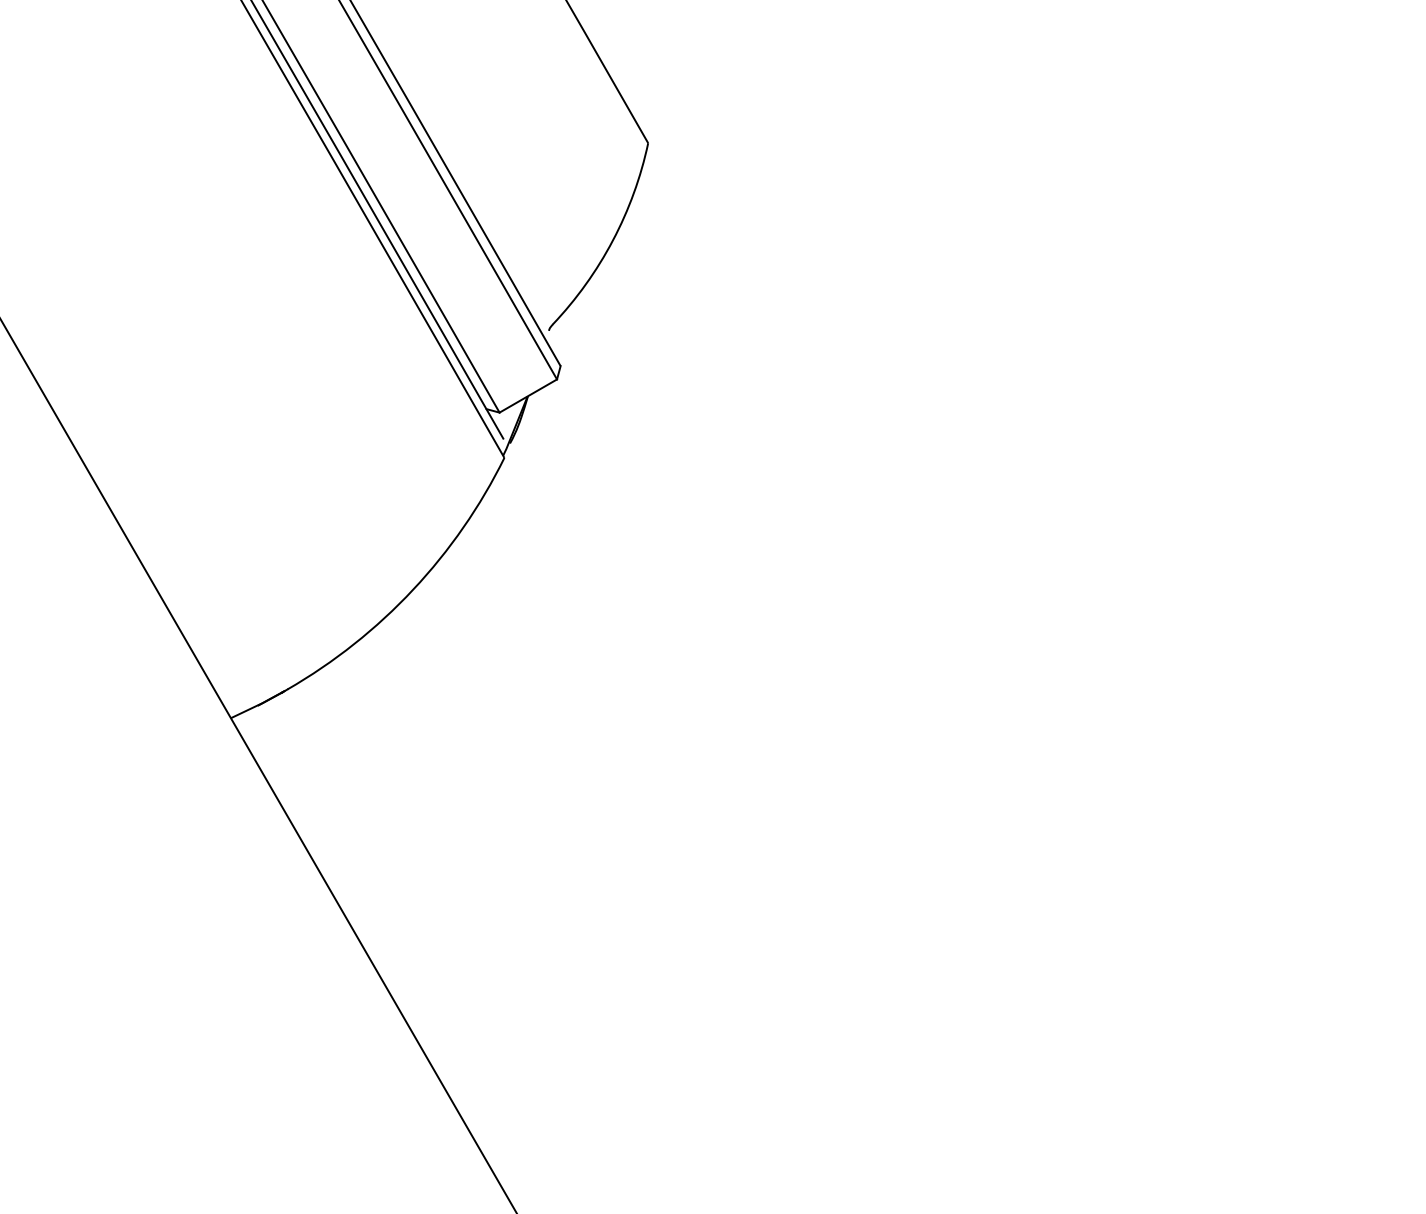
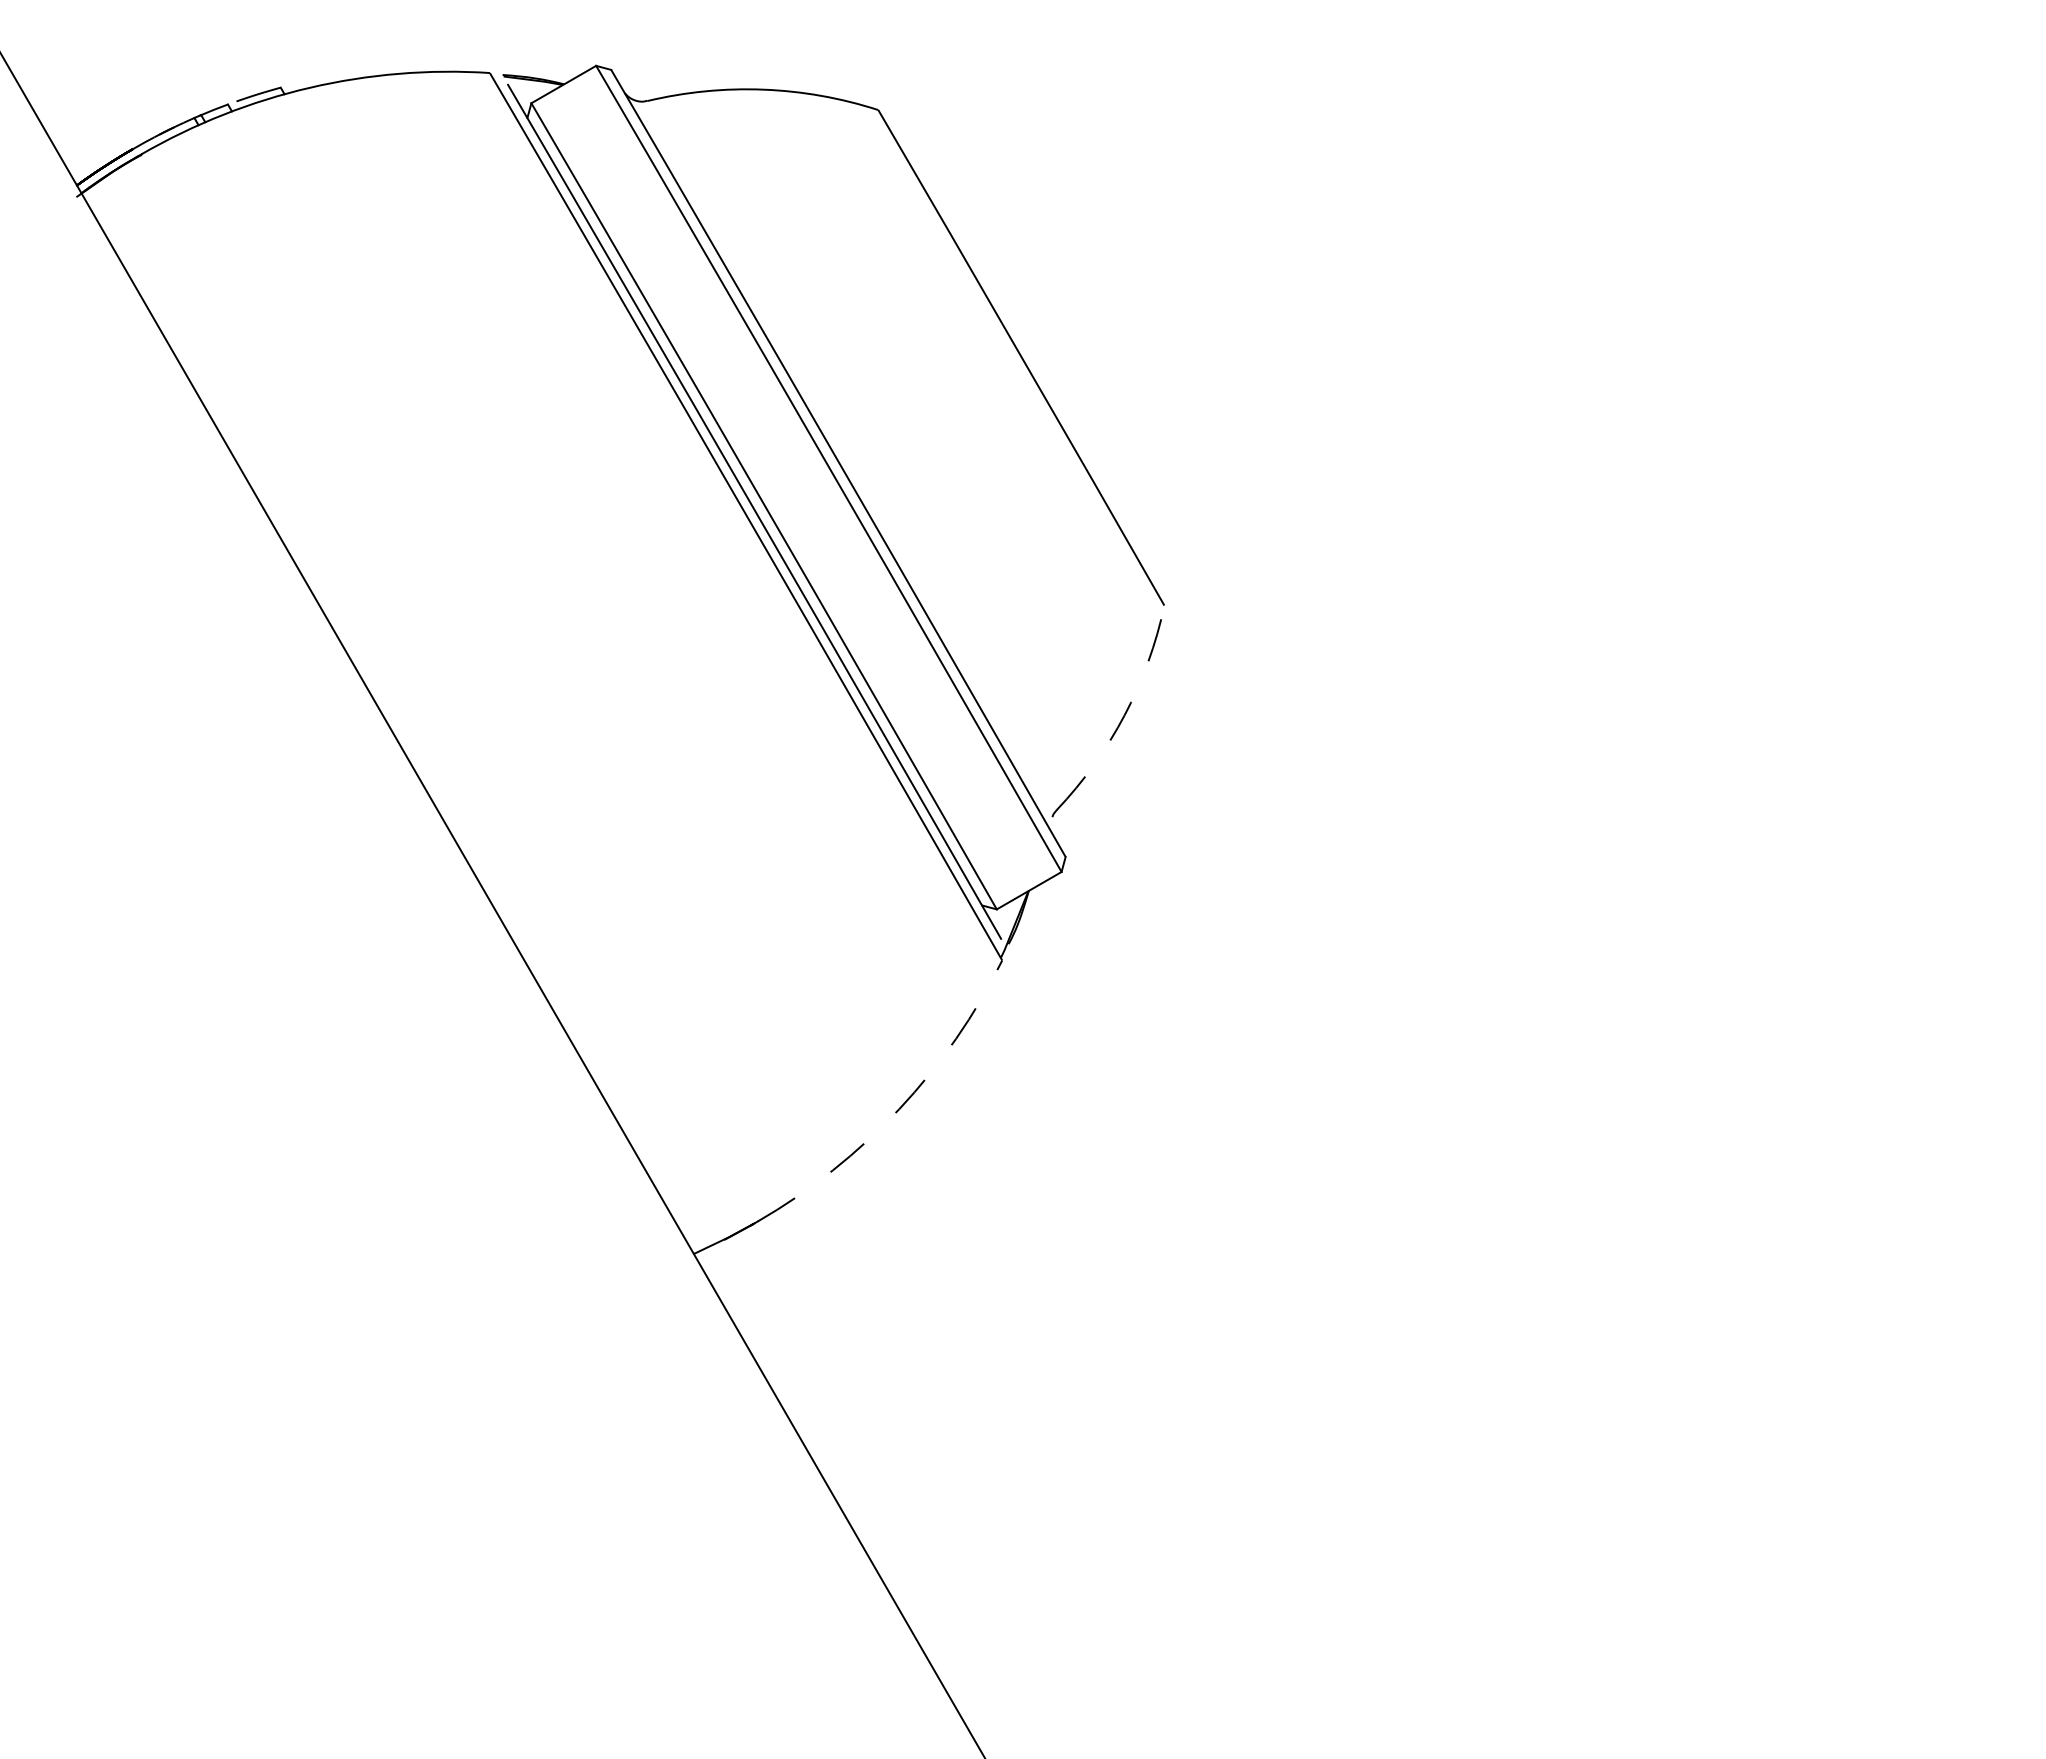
arc: (612, 240) -> (1124, 715), solid -> dashed
arc: (413, 590) -> (899, 1109), solid -> dashed

